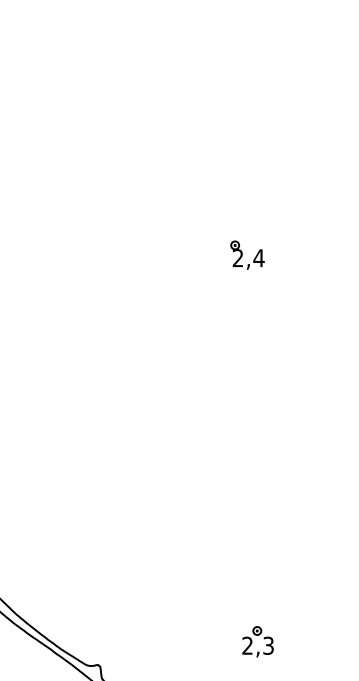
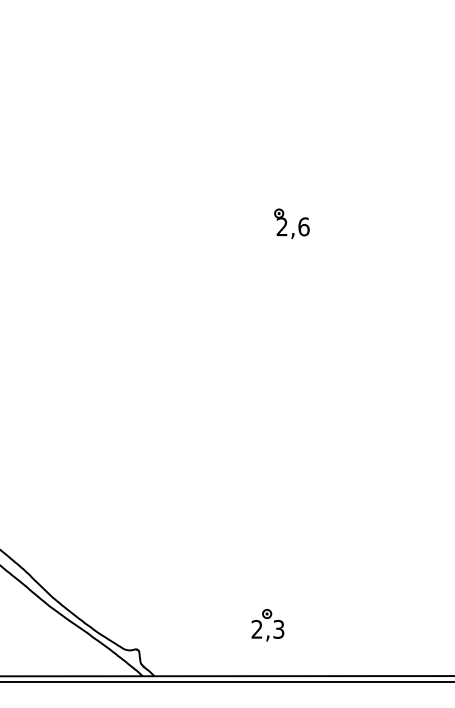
text: (258, 257) -> (303, 226), 2,4 -> 2,6
part: (257, 642) -> (267, 625), moved

